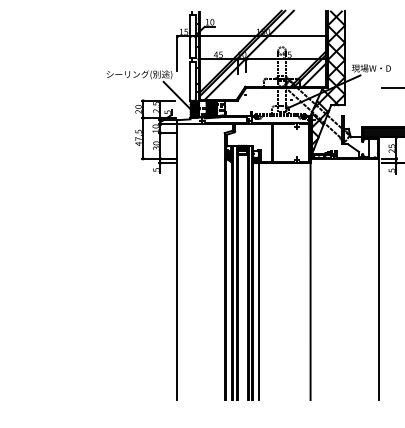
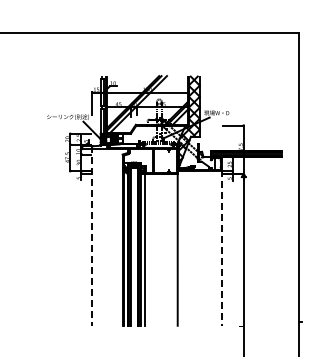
line: (177, 260) -> (92, 236), solid -> dashed
line: (378, 278) -> (221, 247), solid -> dashed

